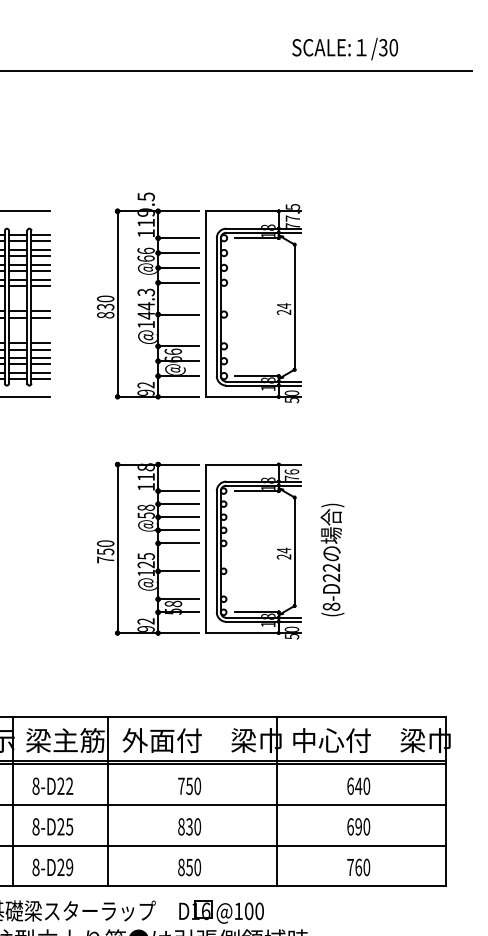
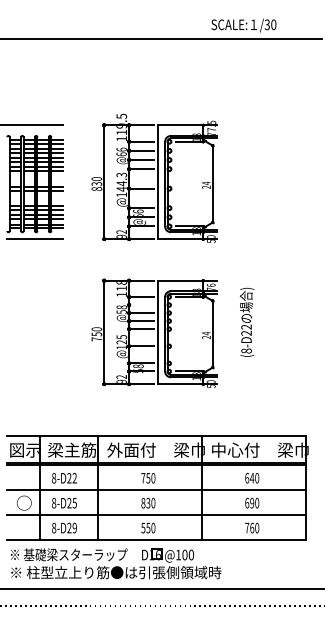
line: (178, 504) -> (141, 305), removed
text: (333, 558) -> (247, 321), moved
text: (181, 866) -> (143, 527), 850 -> 550

